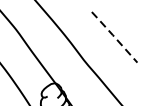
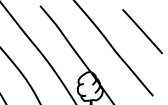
line: (113, 36) -> (141, 30), dashed -> solid

